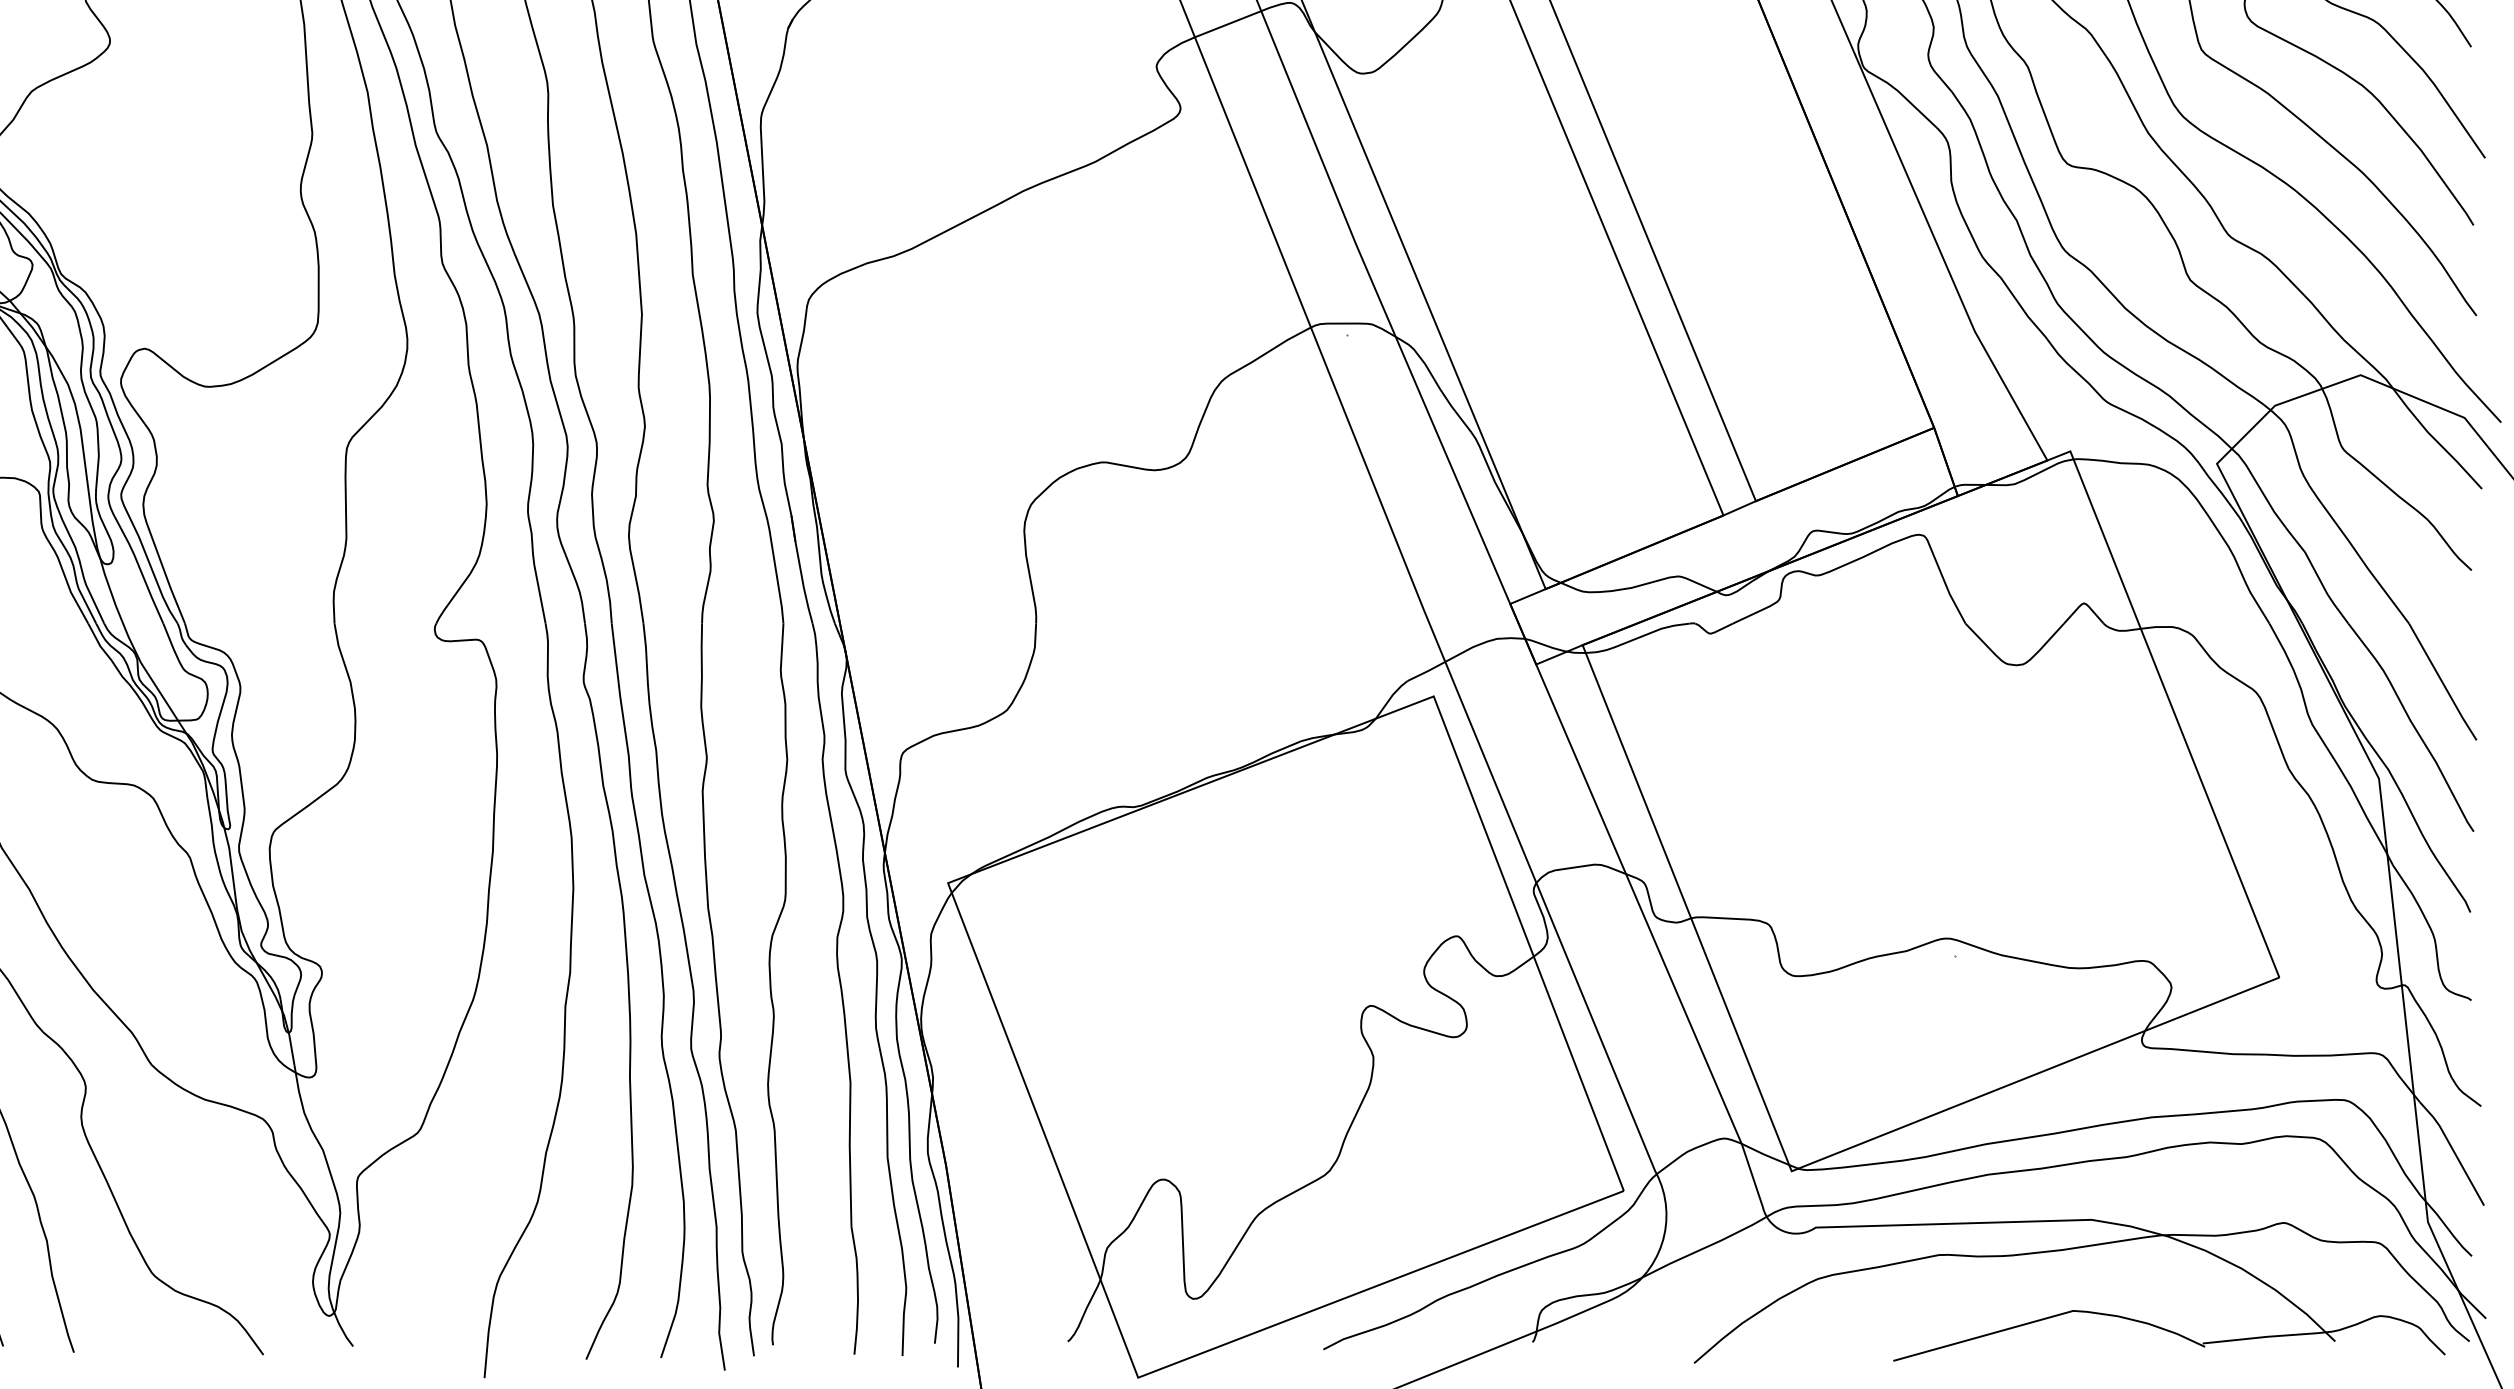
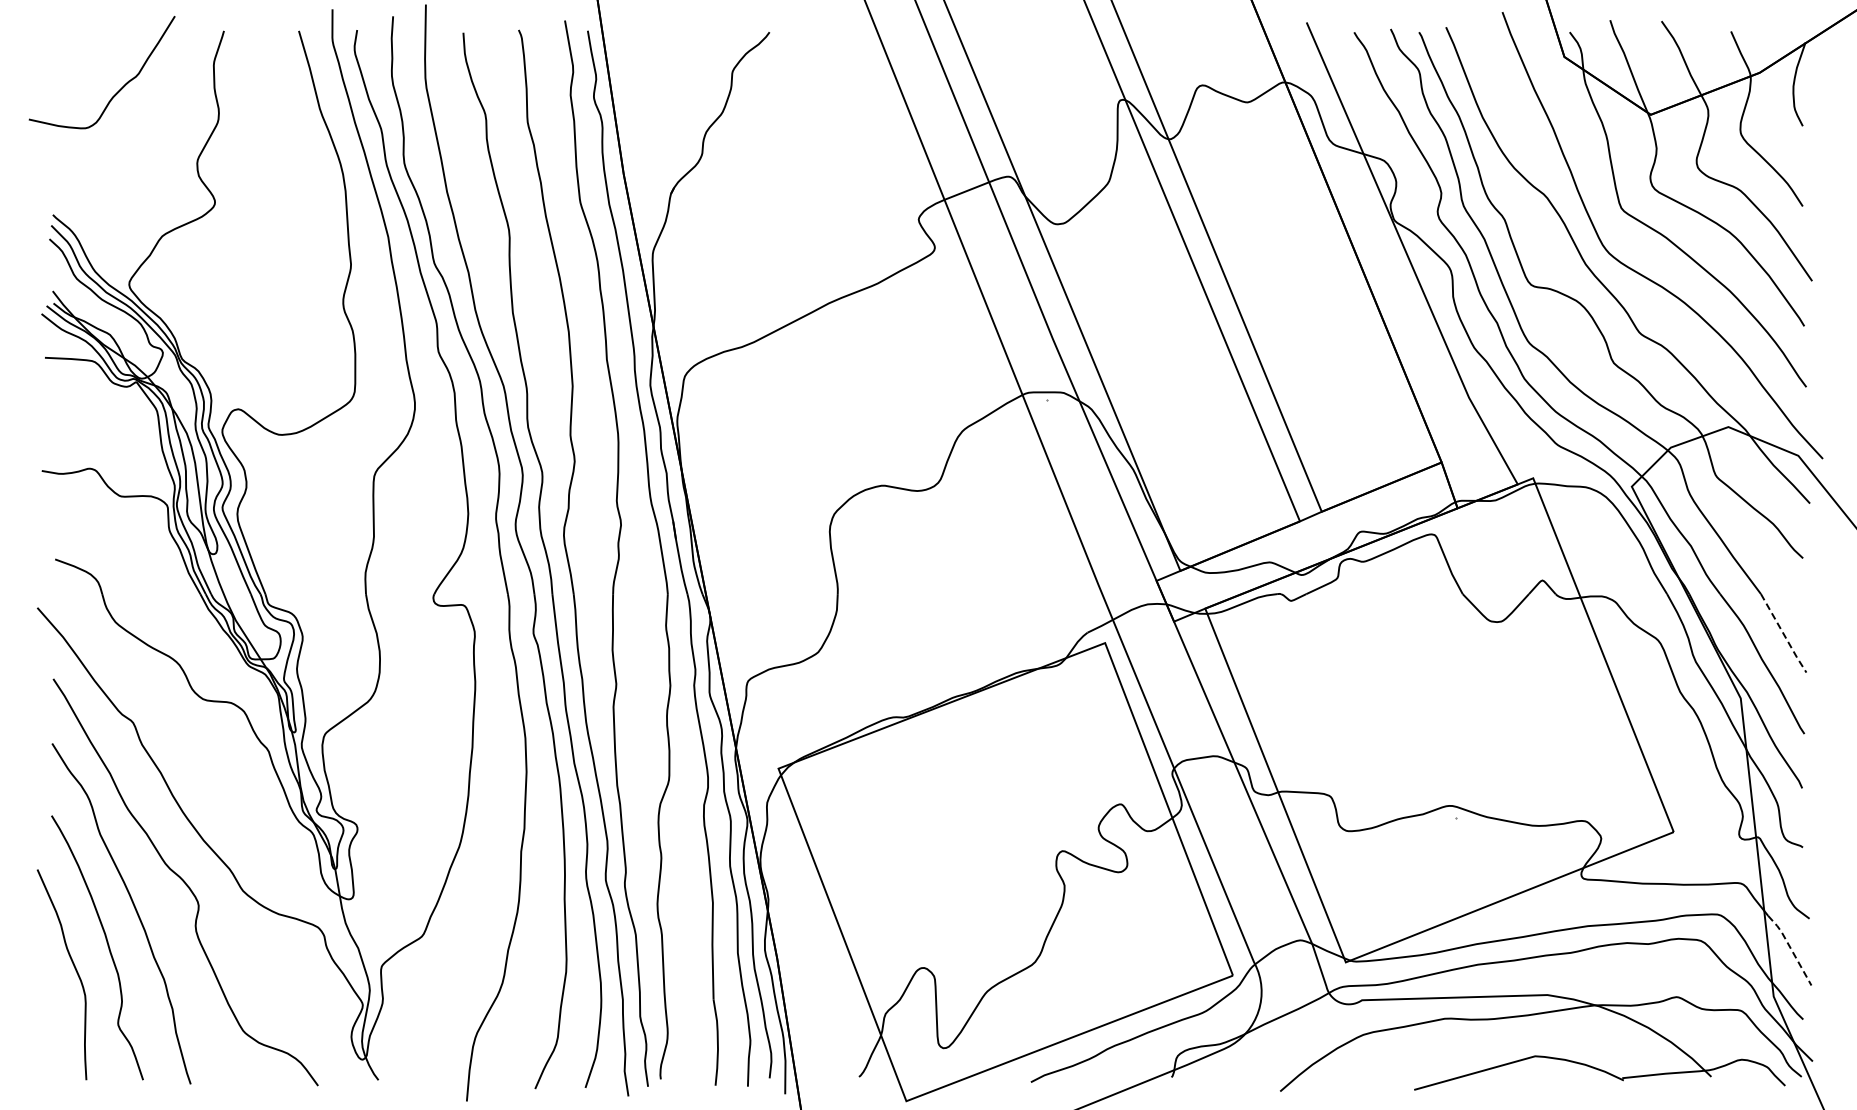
line: (2442, 683) -> (1783, 634), solid -> dashed
line: (2452, 1150) -> (1790, 948), solid -> dashed

